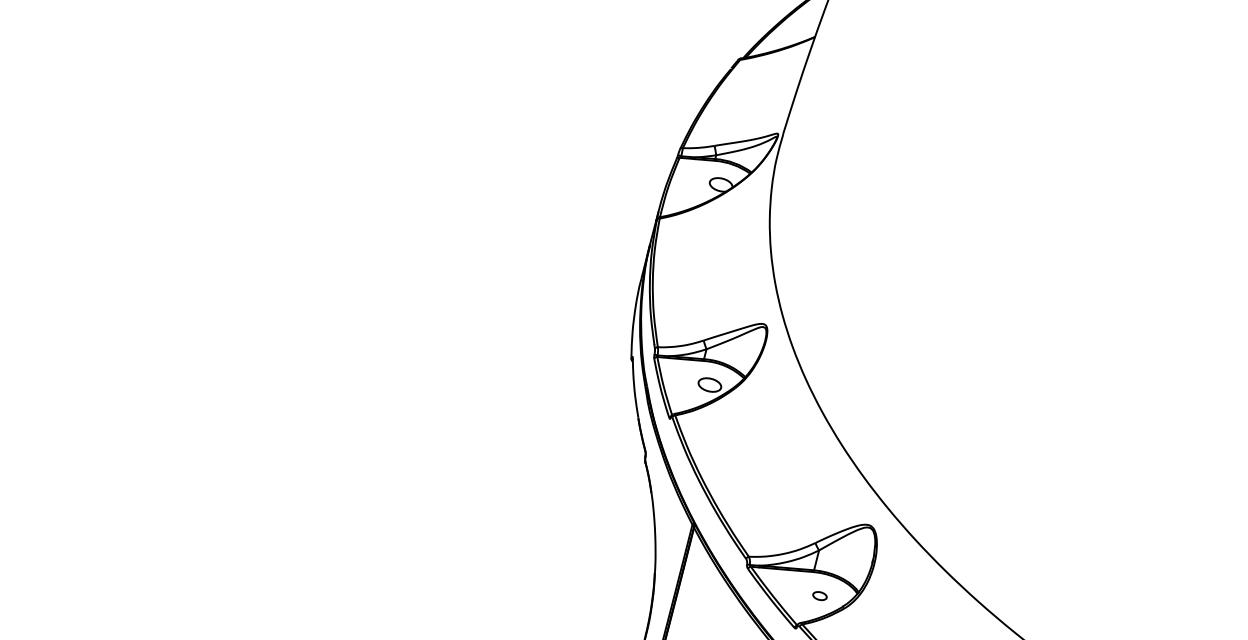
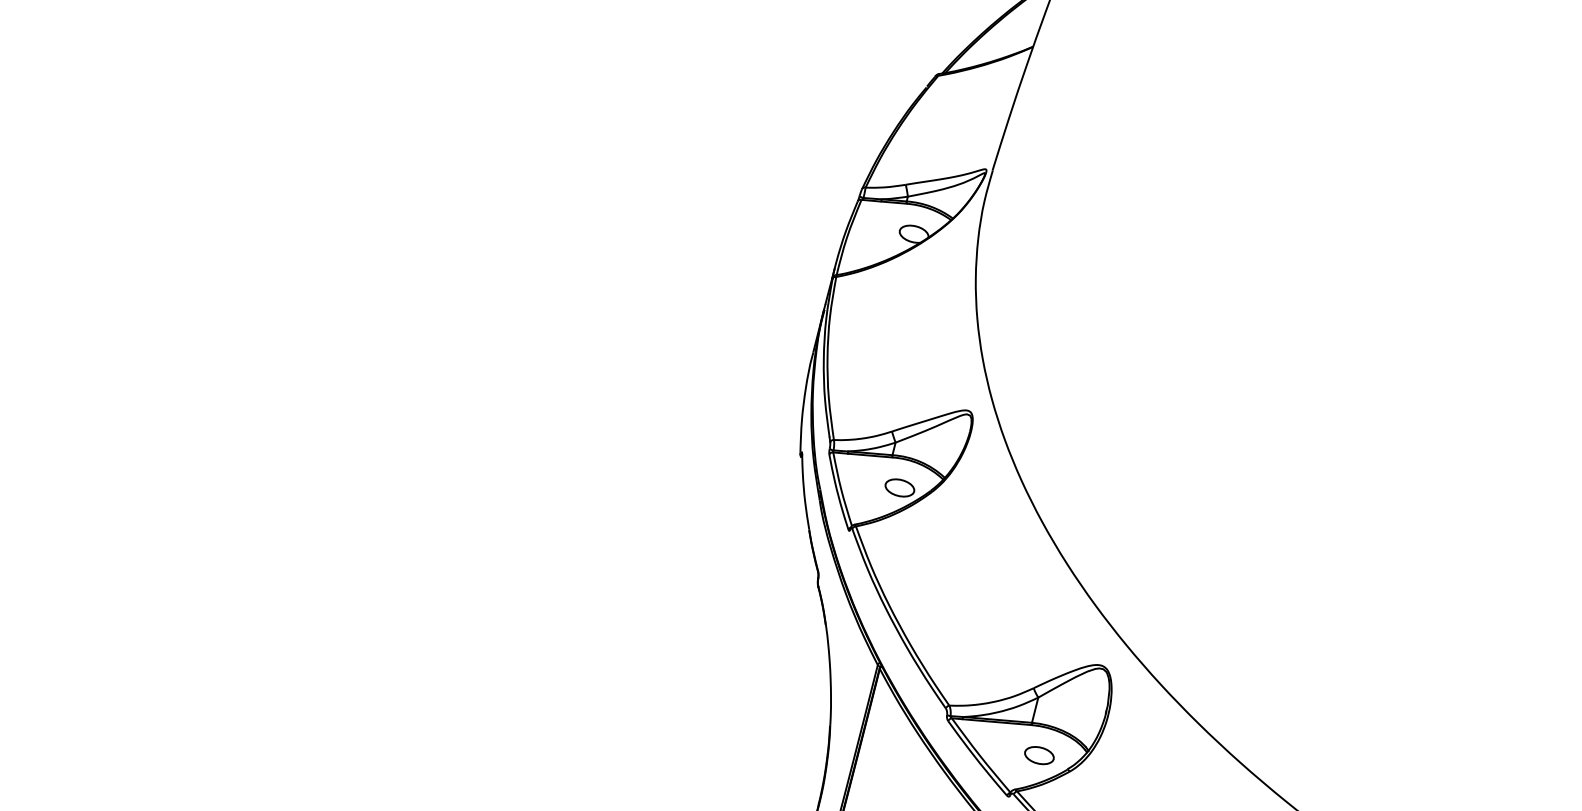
part: (819, 595) -> (1038, 754), size x1.67

